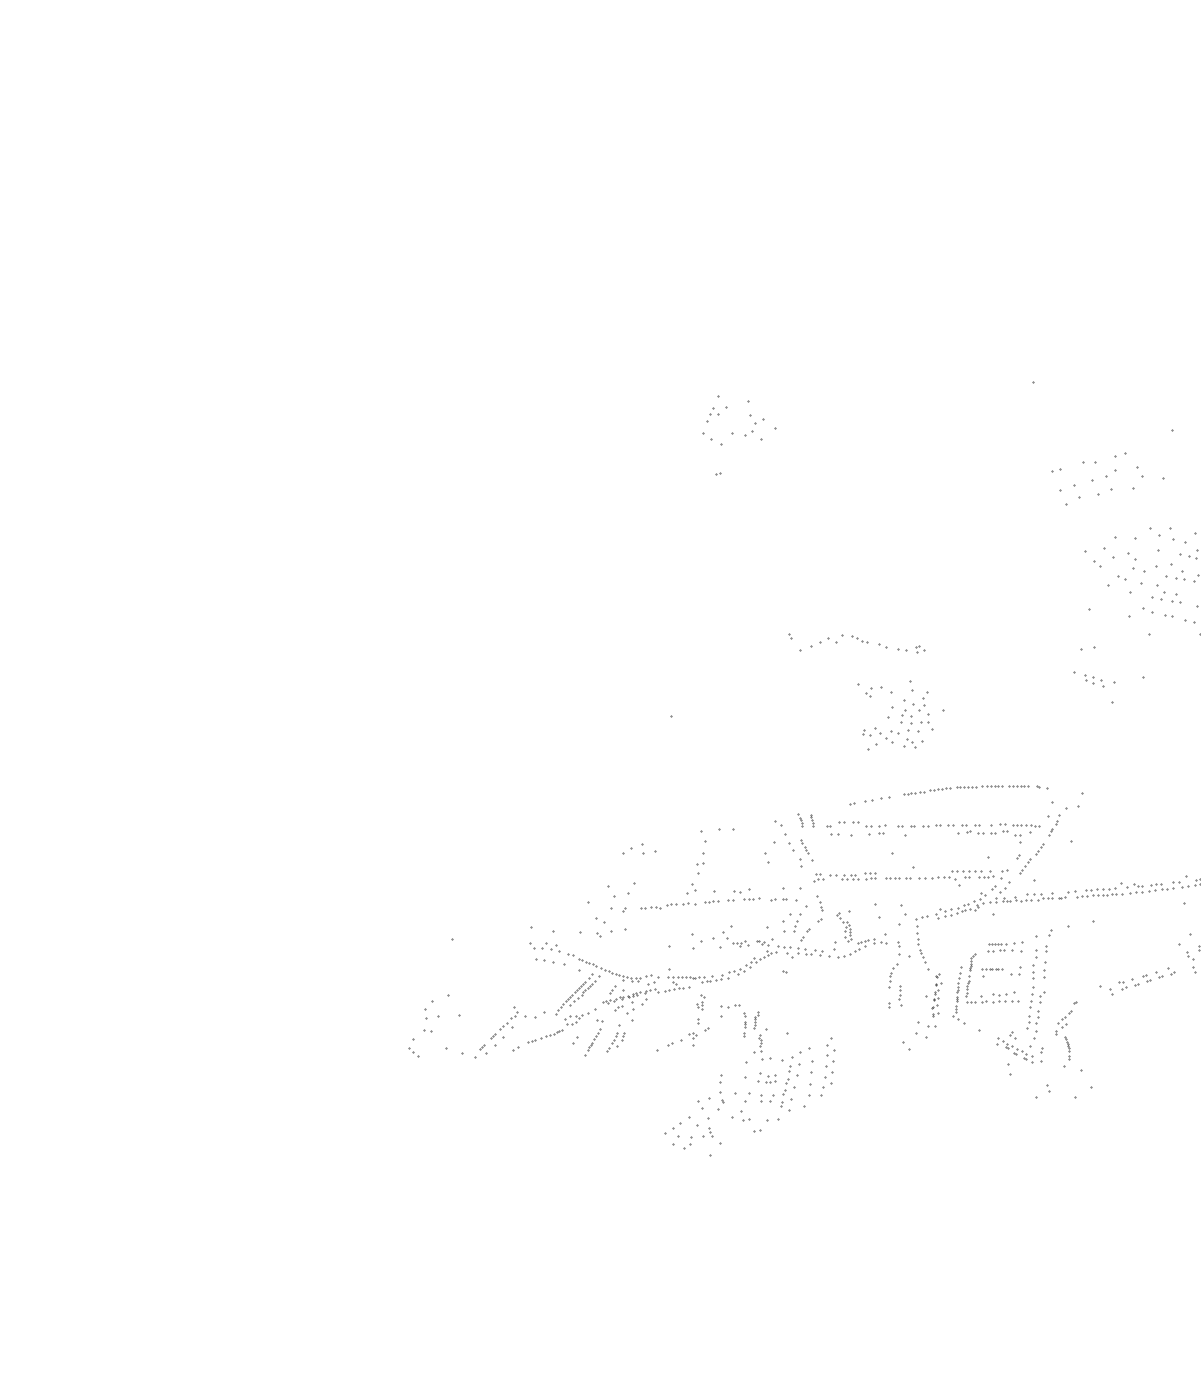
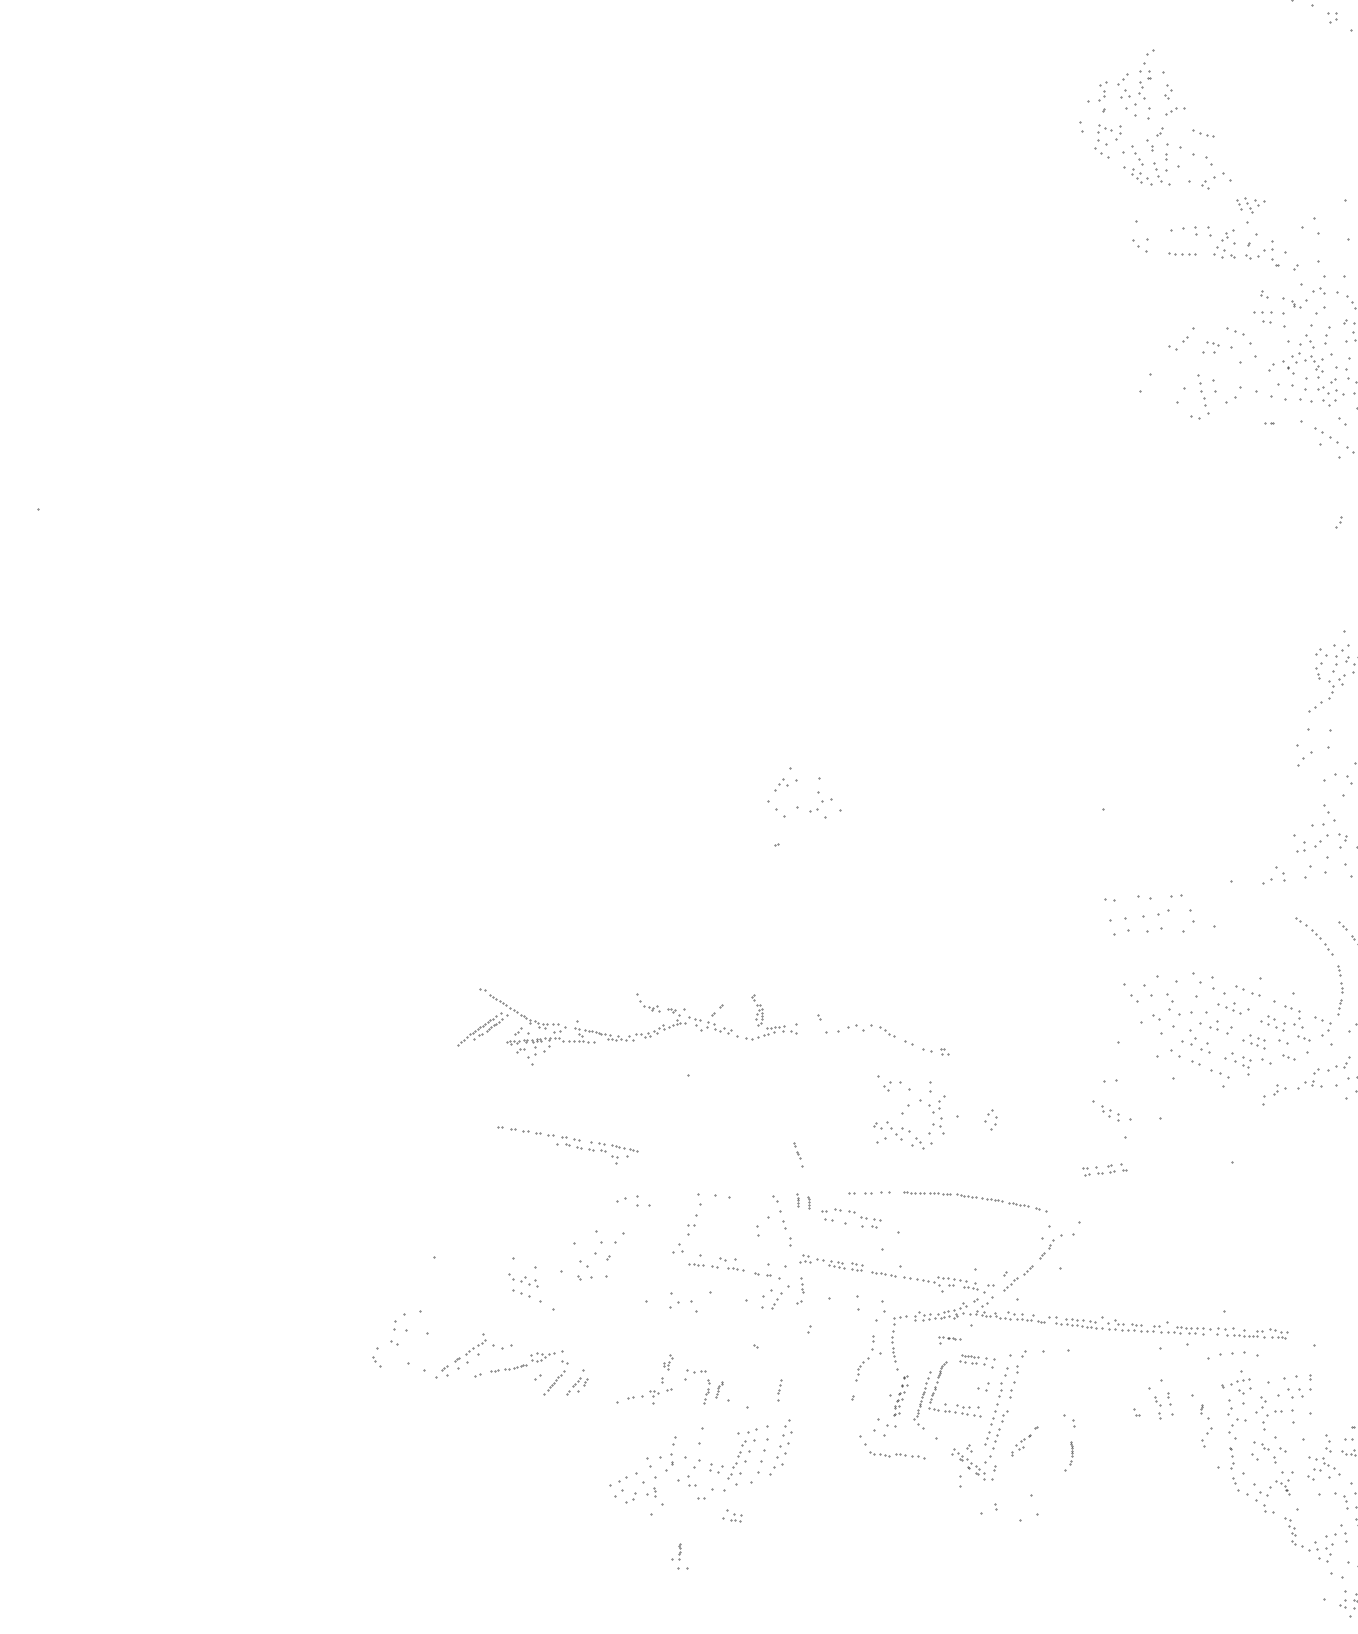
part: (905, 719) -> (990, 1119), moved
part: (969, 832) -> (567, 1145), moved
part: (806, 850) -> (798, 1154), moved
part: (668, 905) -> (897, 1455), moved
part: (992, 971) -> (949, 1340), moved
part: (723, 974) -> (629, 1035), moved
part: (1140, 980) -> (1104, 1169), moved
part: (900, 995) -> (779, 1390), moved
part: (761, 1047) -> (679, 1556), moved
part: (1065, 1052) -> (1068, 1456), moved
part: (766, 1077) -> (732, 1515), moved

